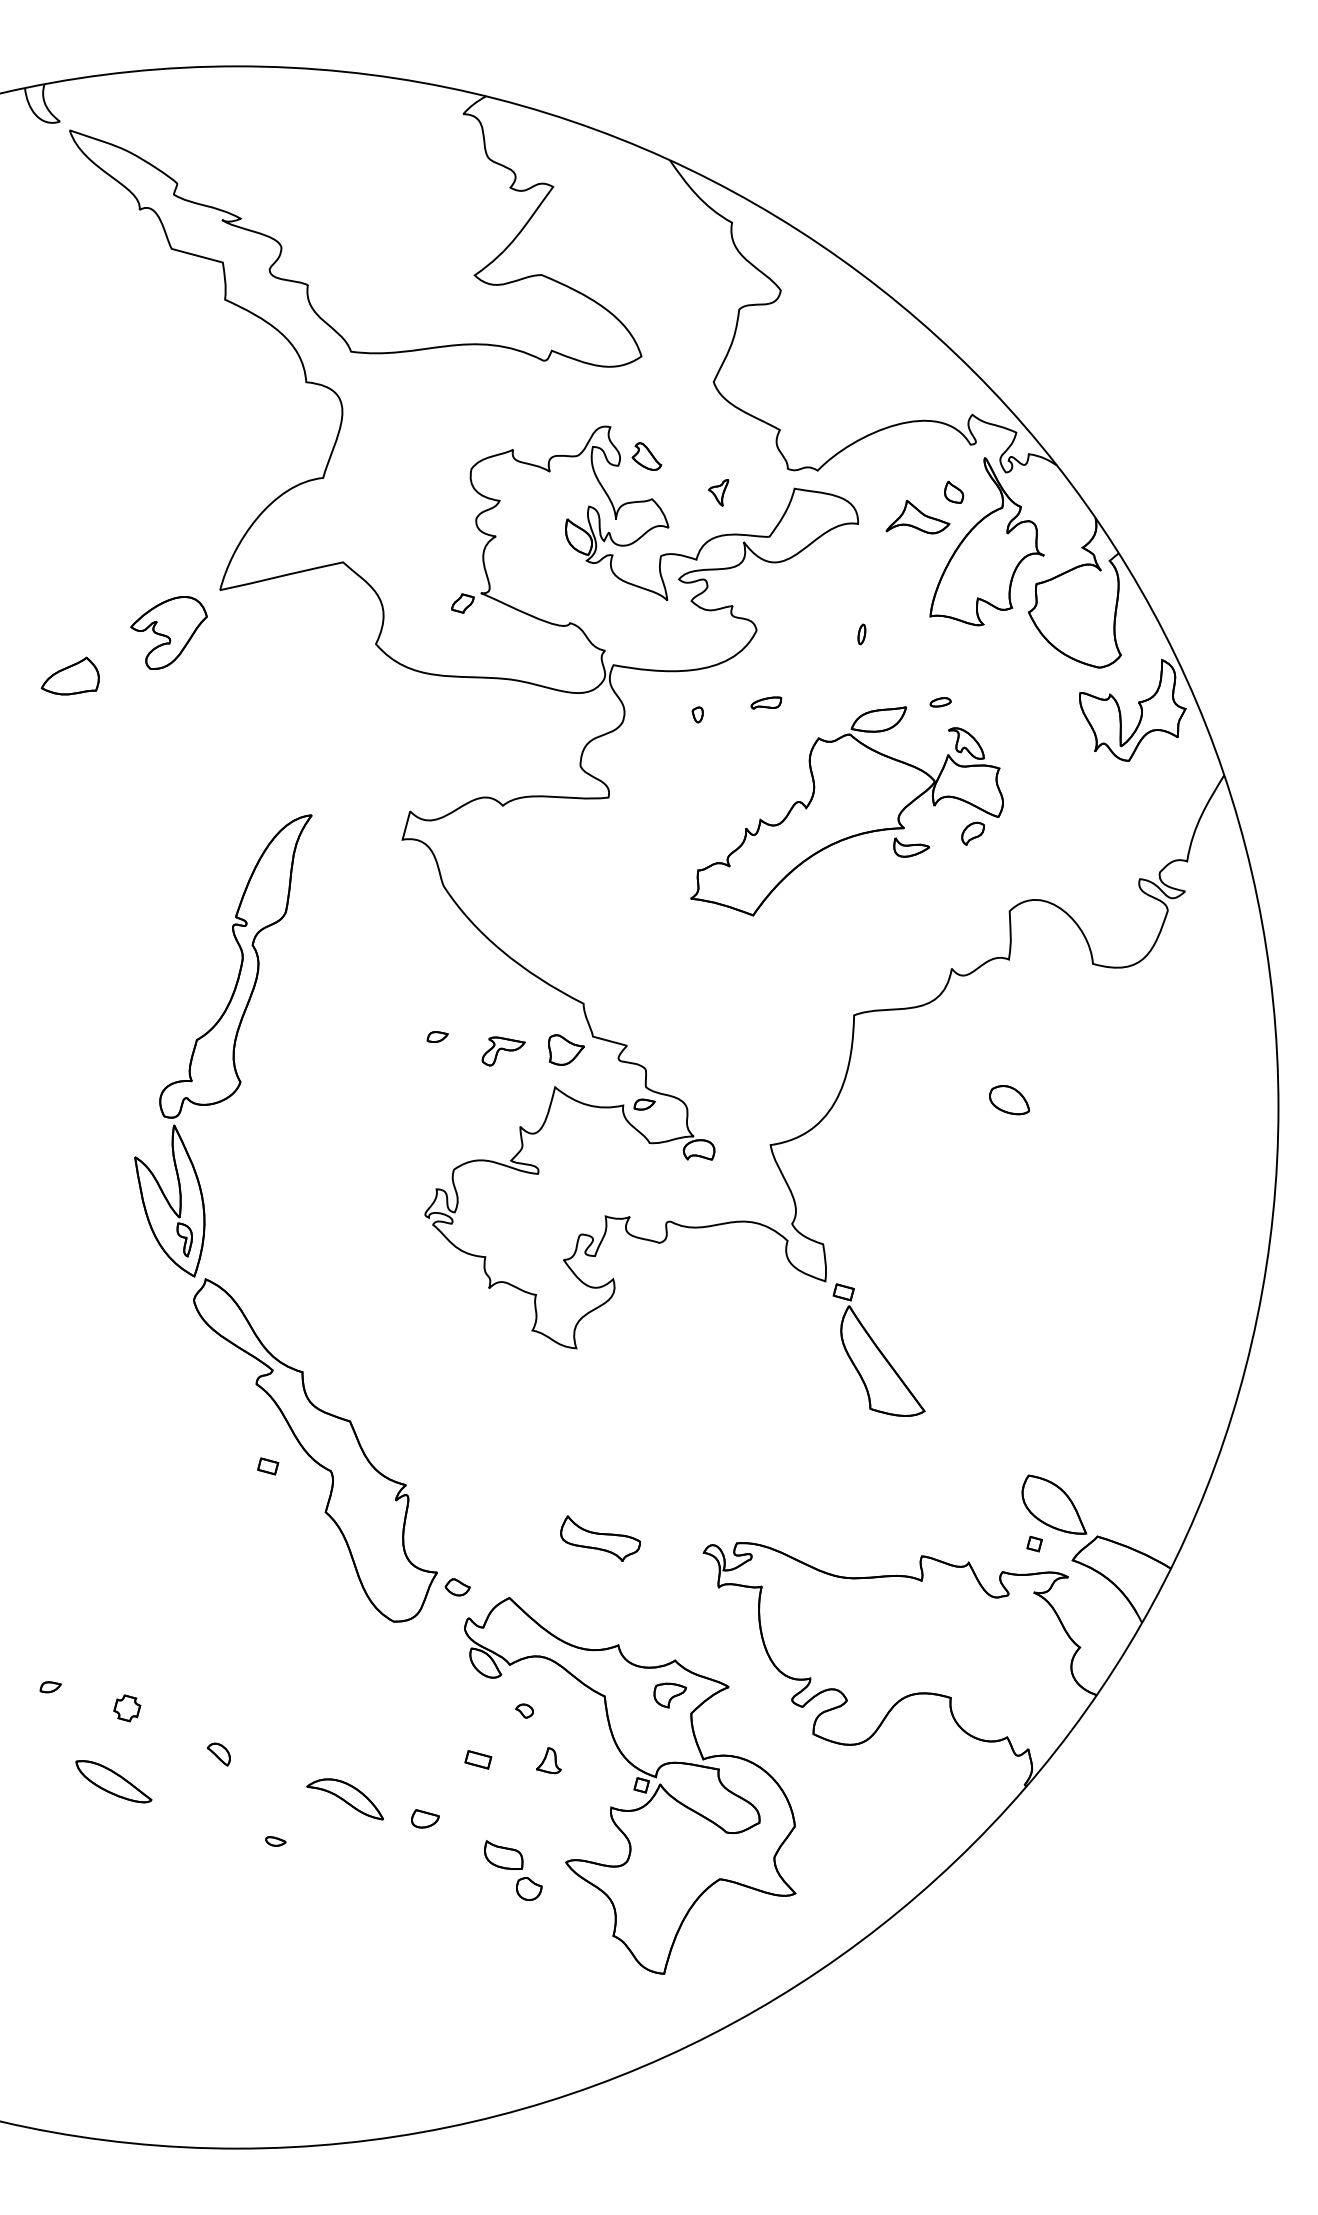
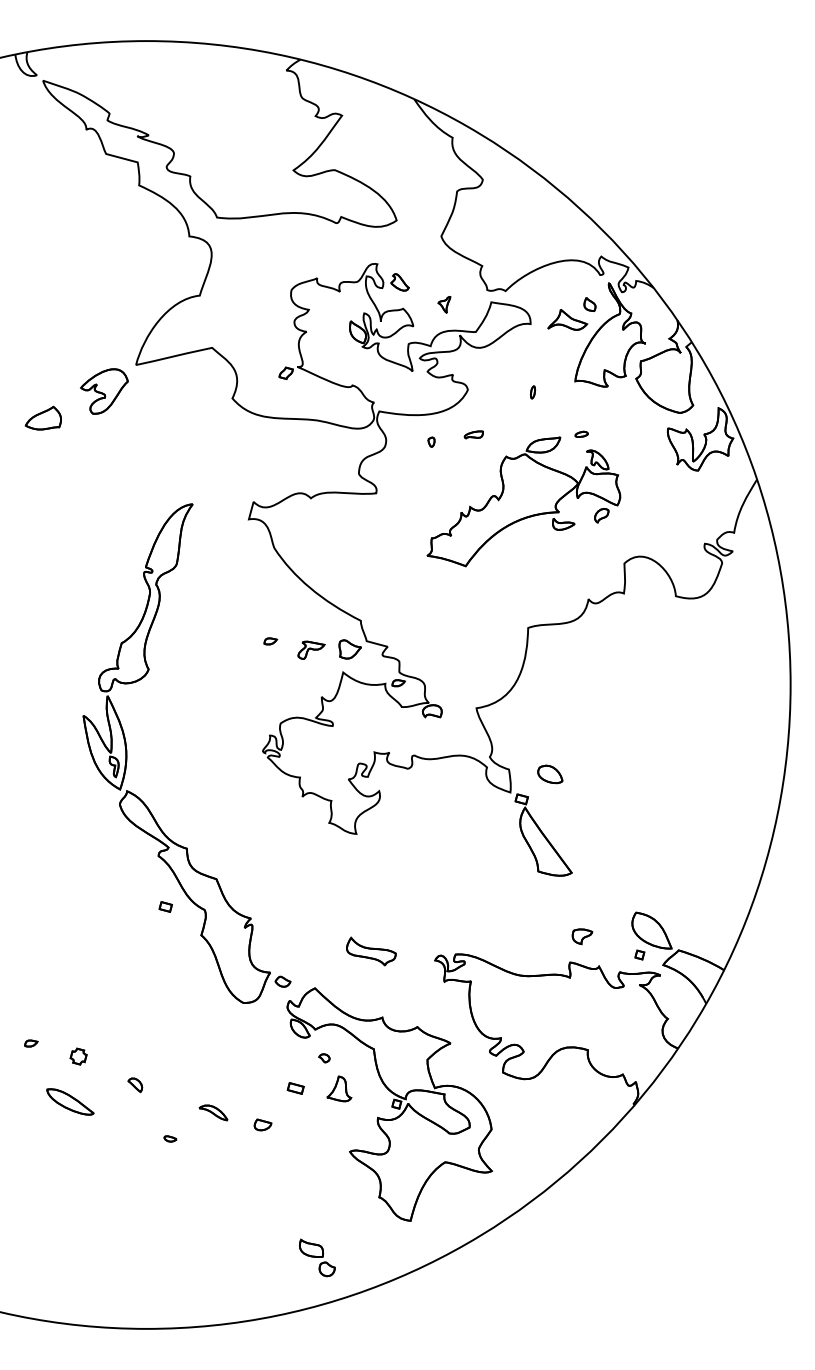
part: (1009, 1100) -> (550, 774), moved
part: (670, 1695) -> (582, 936), moved
part: (549, 1759) -> (339, 1088), size x1.6
part: (345, 1798) -> (213, 1112), size x0.6
part: (513, 1869) -> (317, 1257), moved

